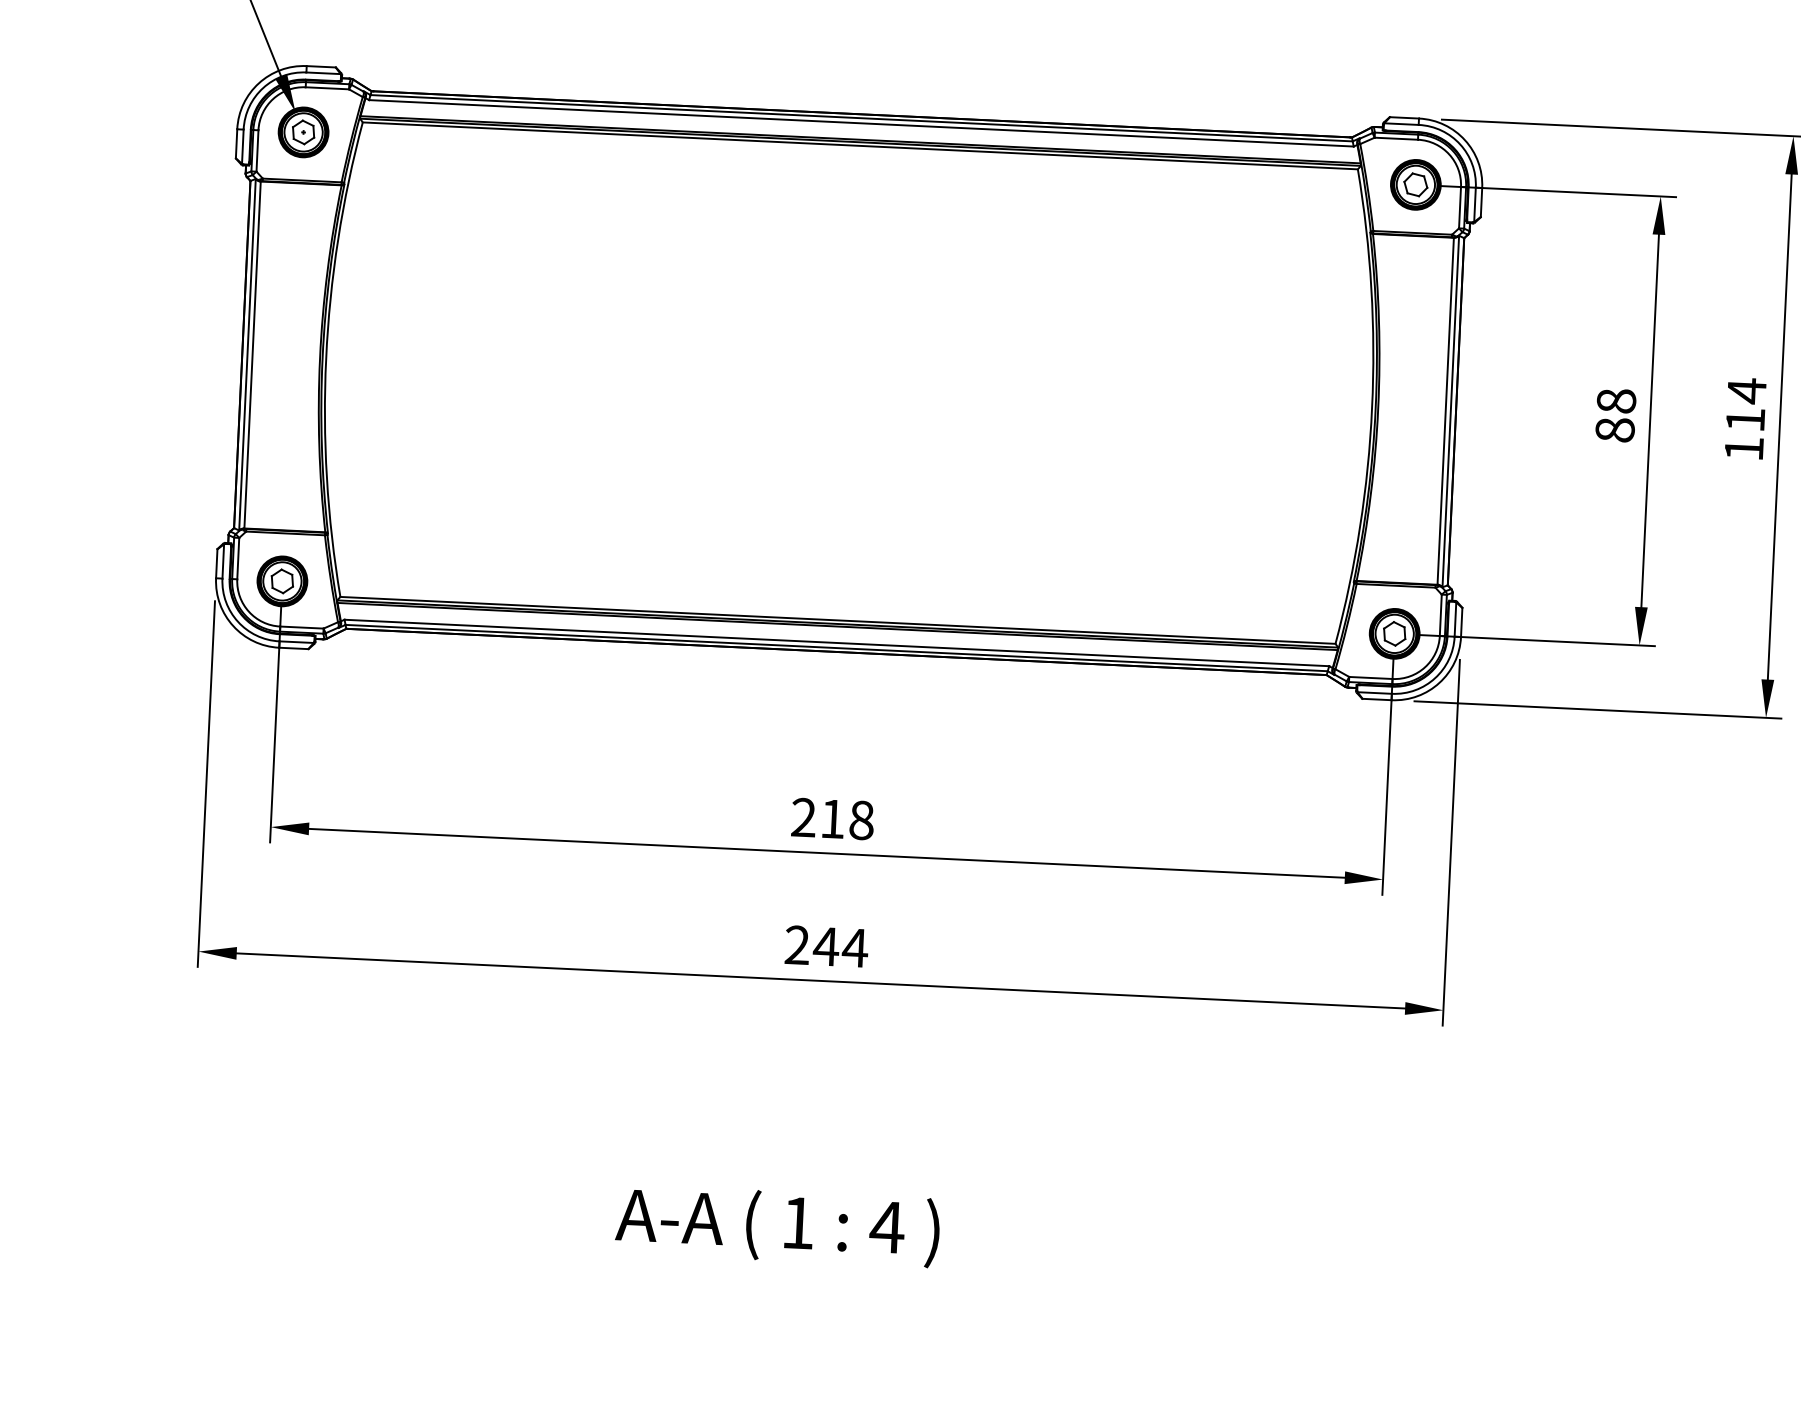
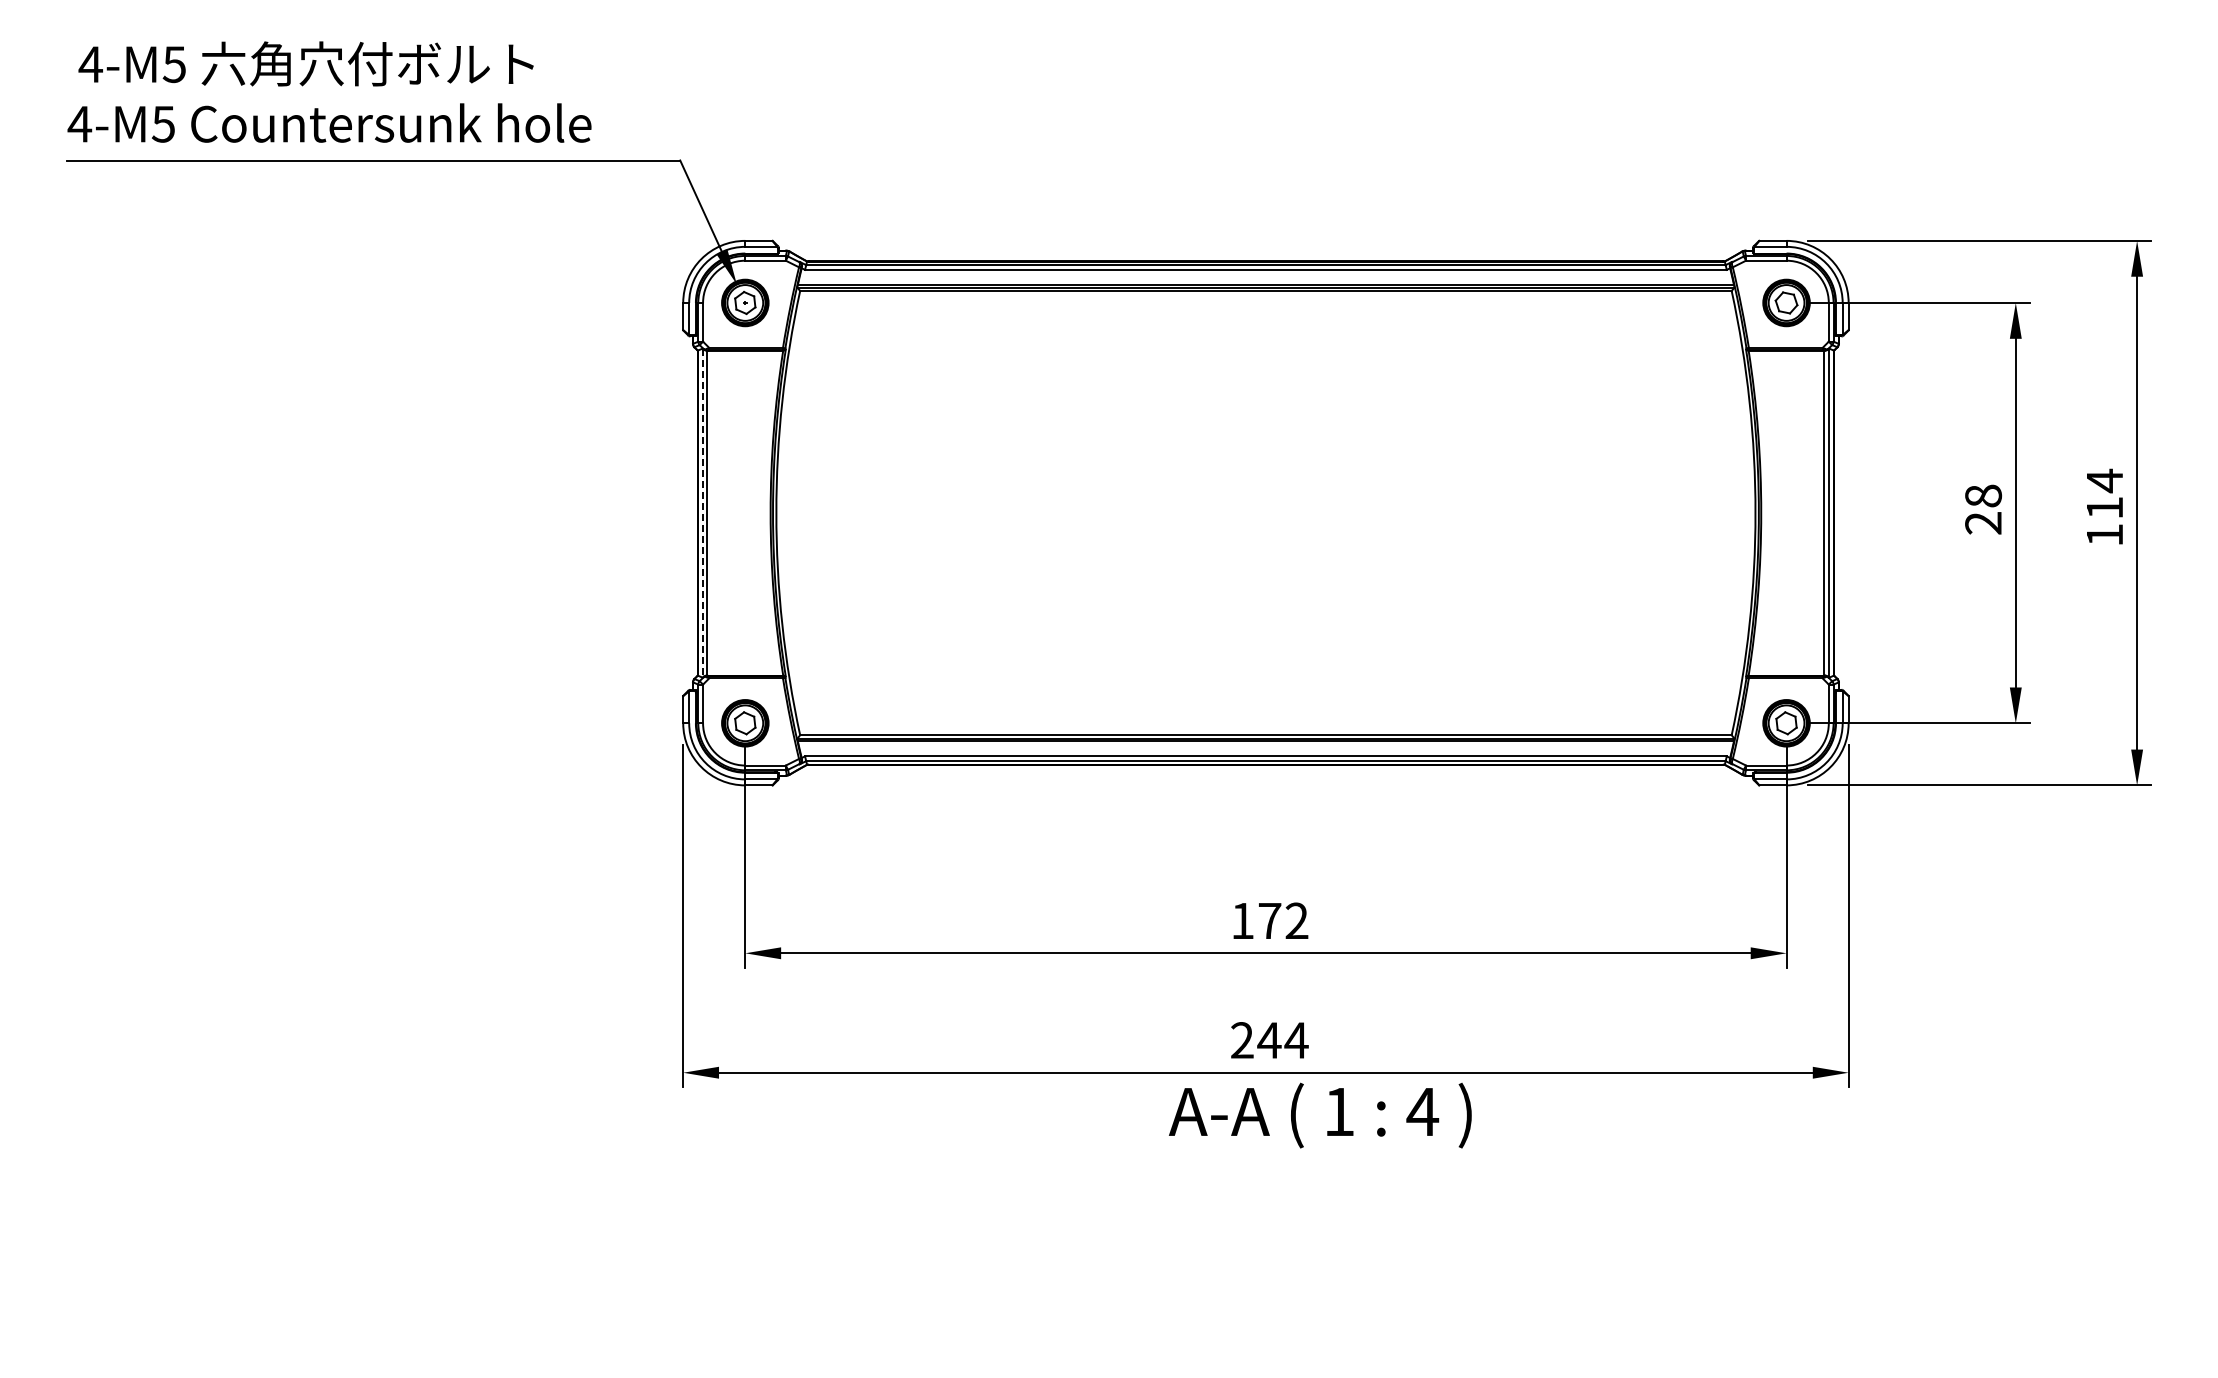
line: (247, 355) -> (702, 513), solid -> dashed
text: (1615, 429) -> (1983, 522), 88 -> 28
text: (832, 818) -> (1269, 920), 218 -> 172
text: (777, 1225) -> (1320, 1115), moved

